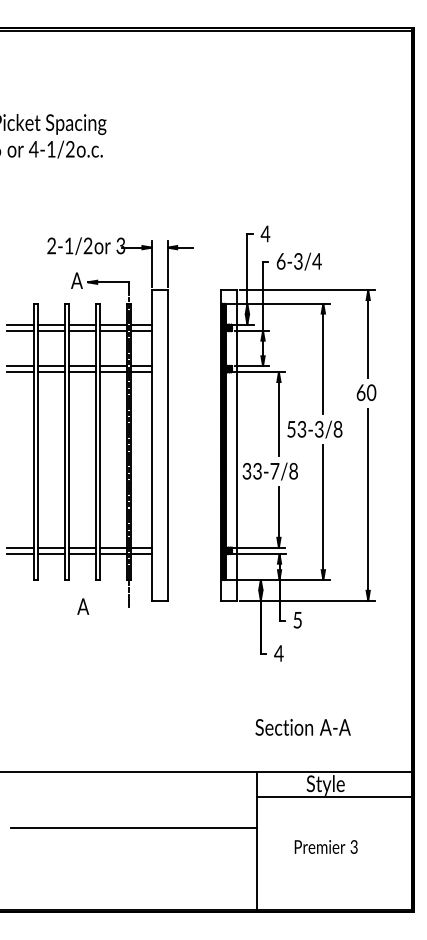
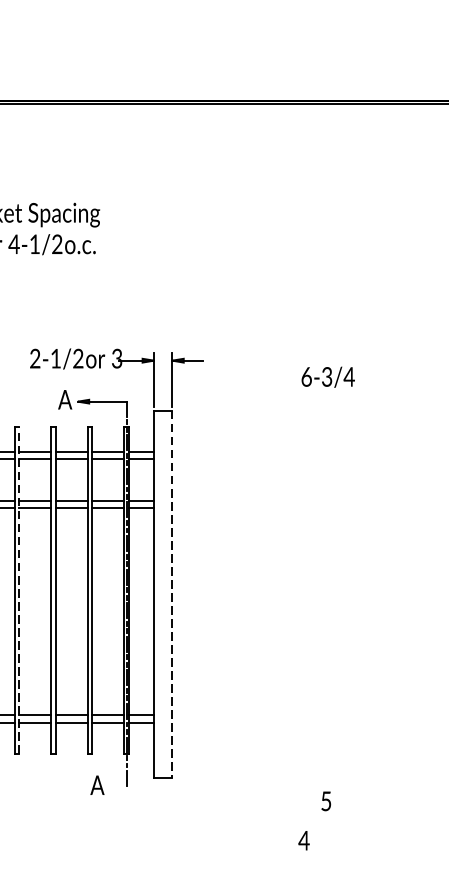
part: (298, 439) -> (327, 587), removed
line: (38, 441) -> (19, 589), solid -> dashed
line: (167, 445) -> (172, 594), solid -> dashed
text: (83, 606) -> (97, 785), moved

